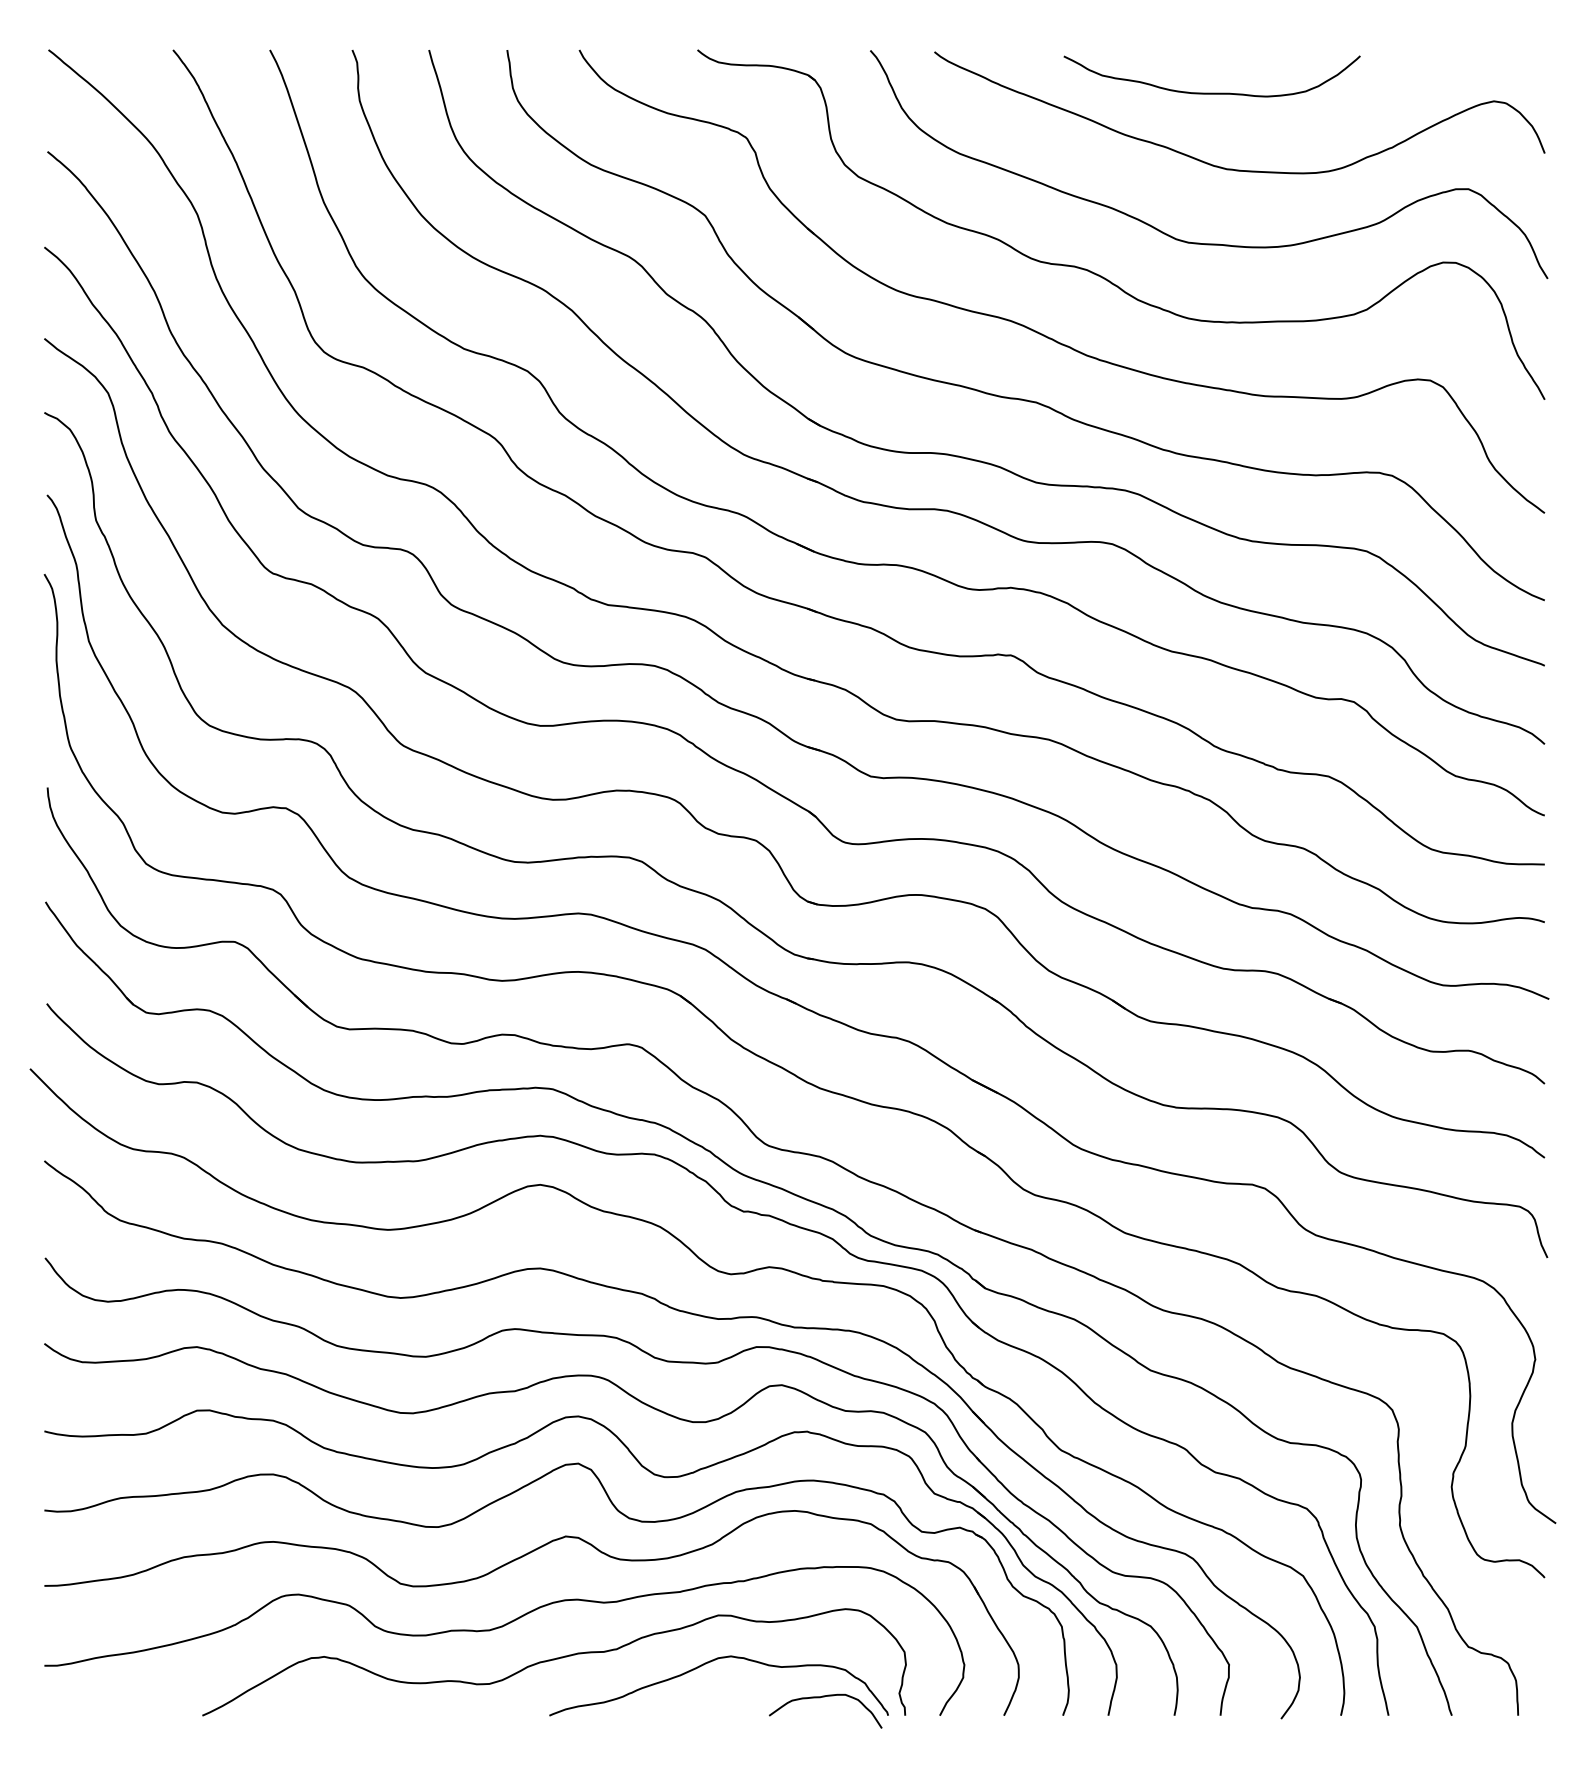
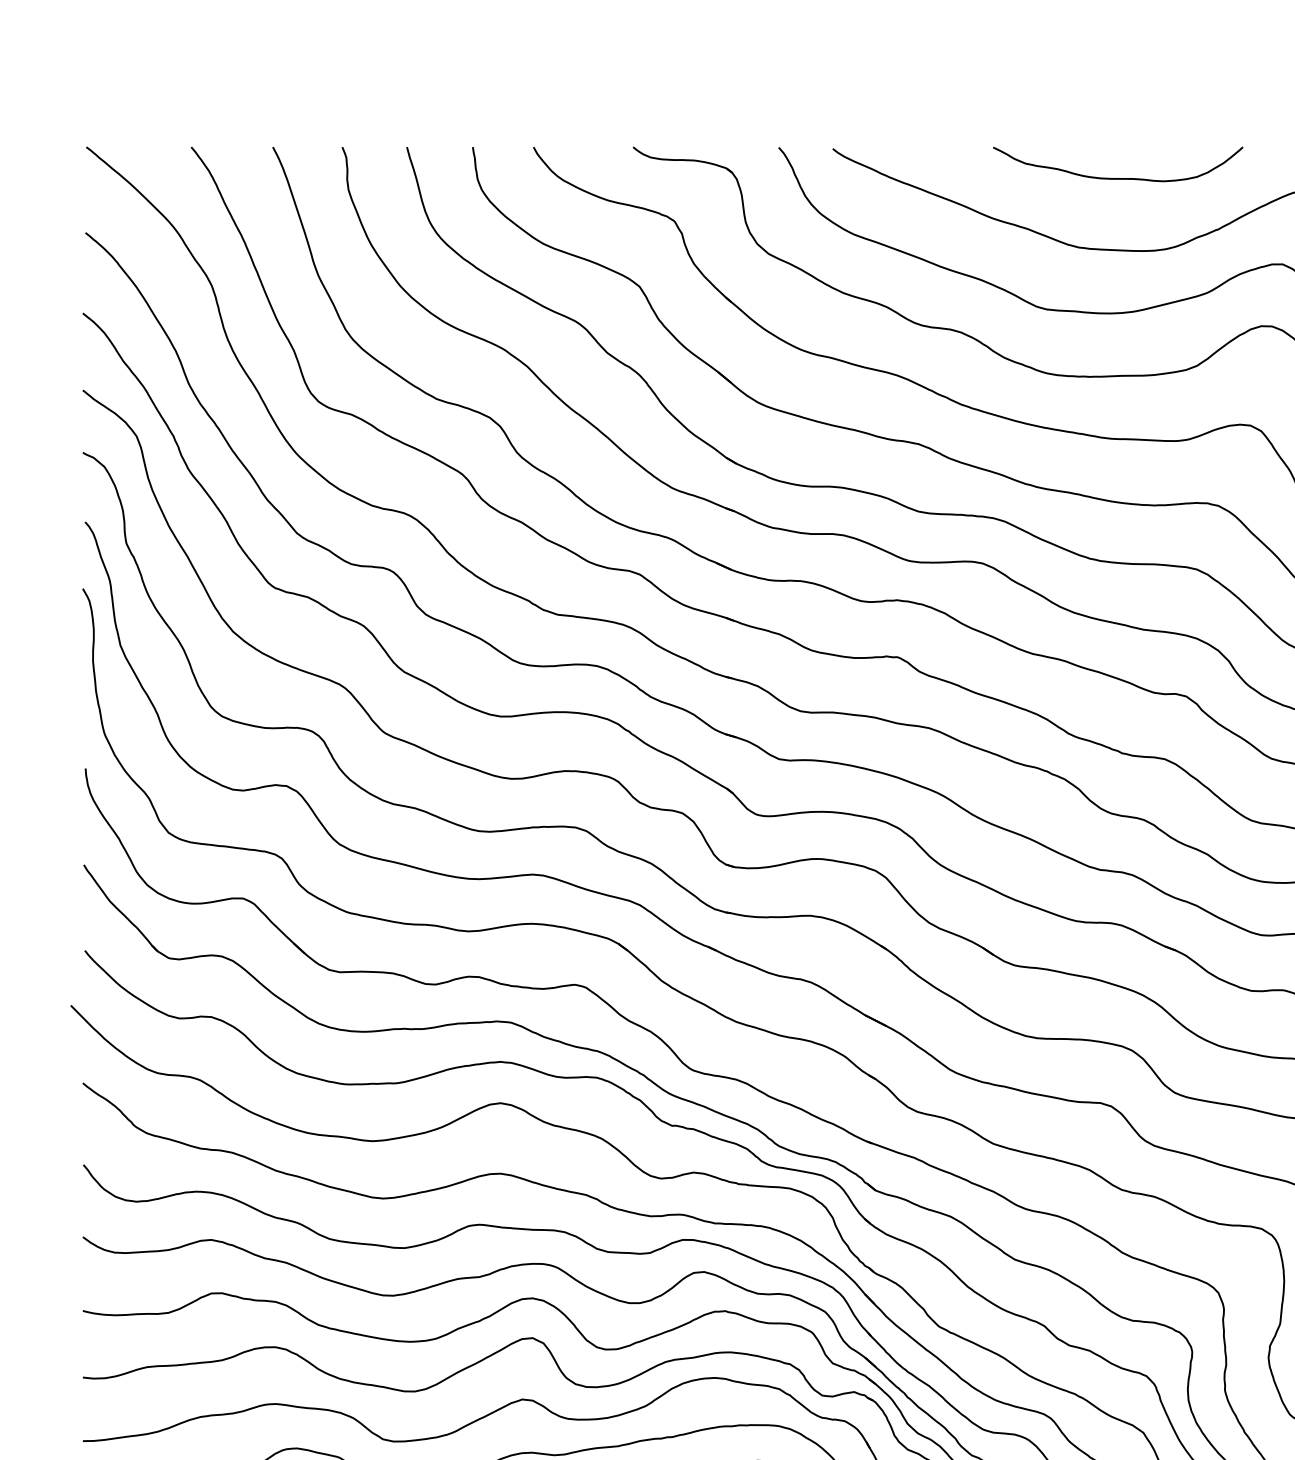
curve: (1211, 92) -> (1117, 177), moved

